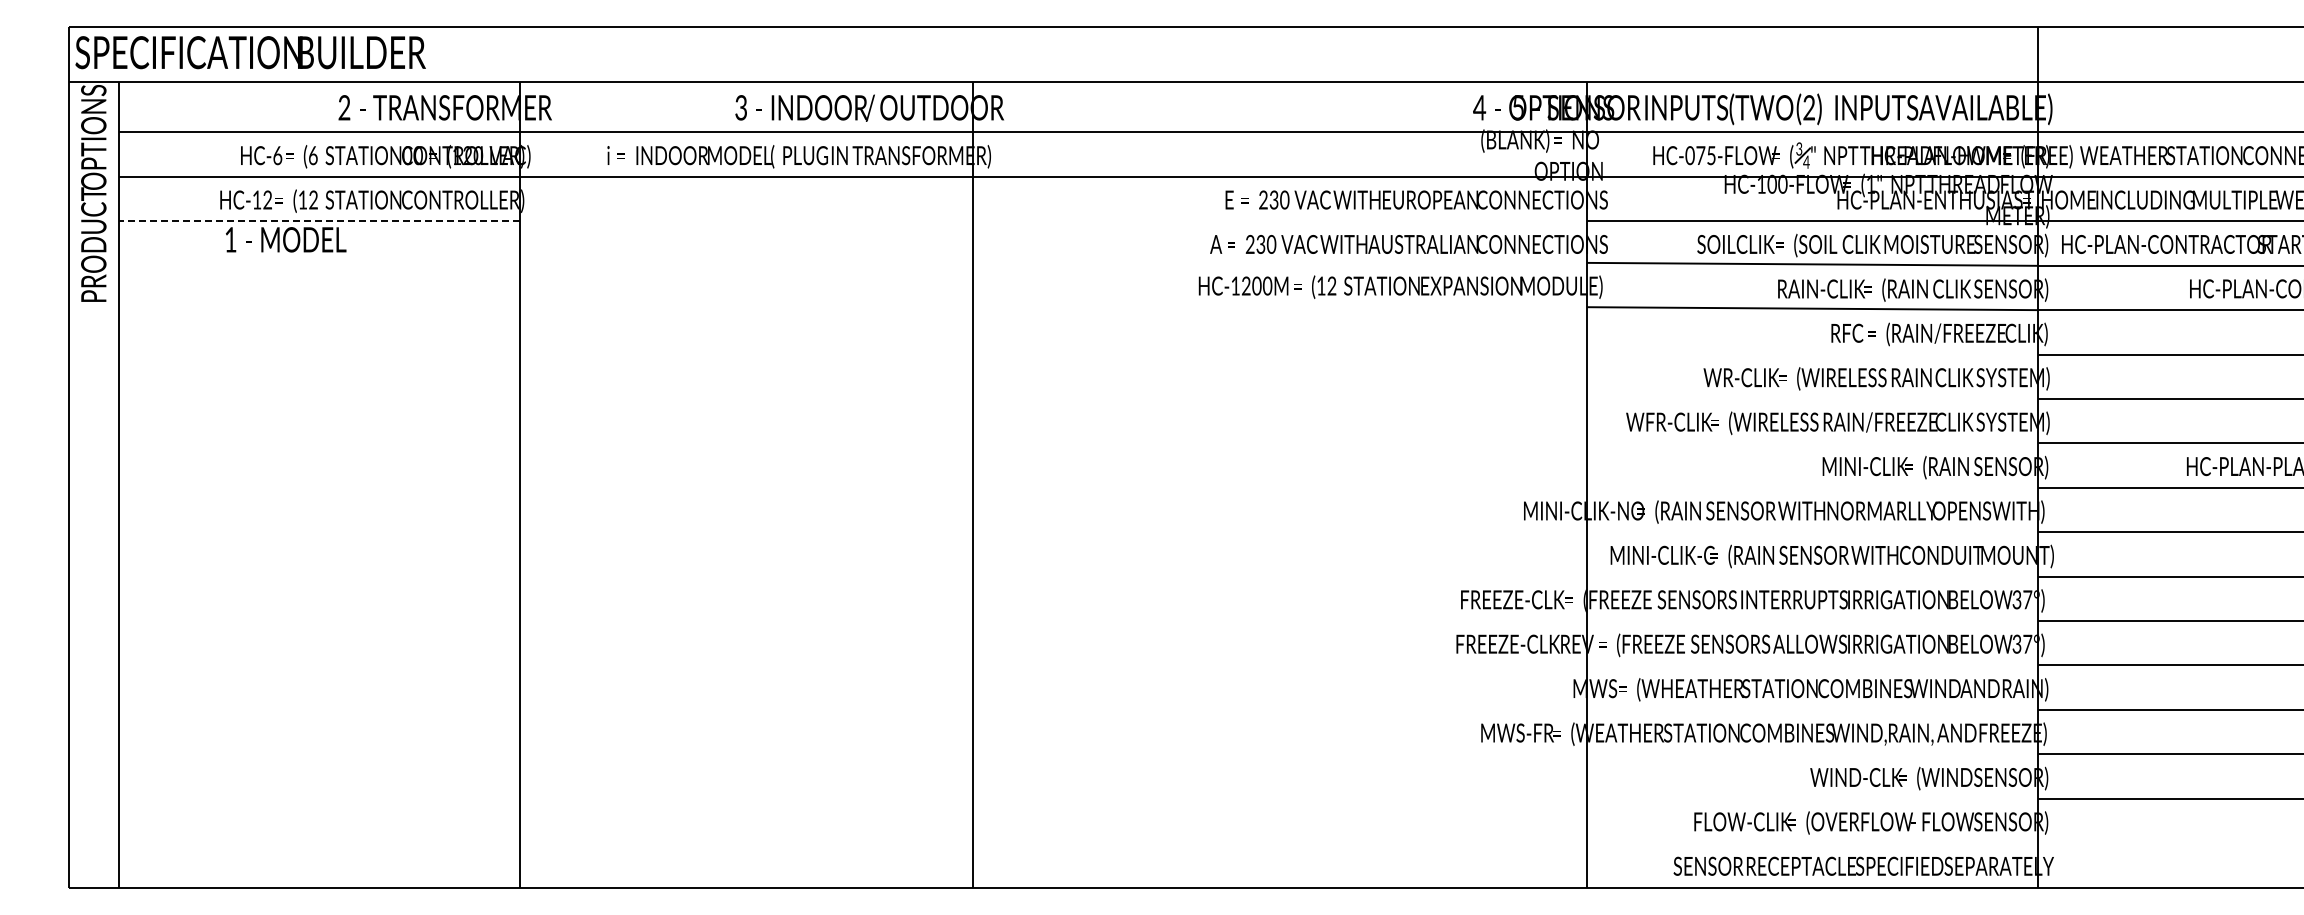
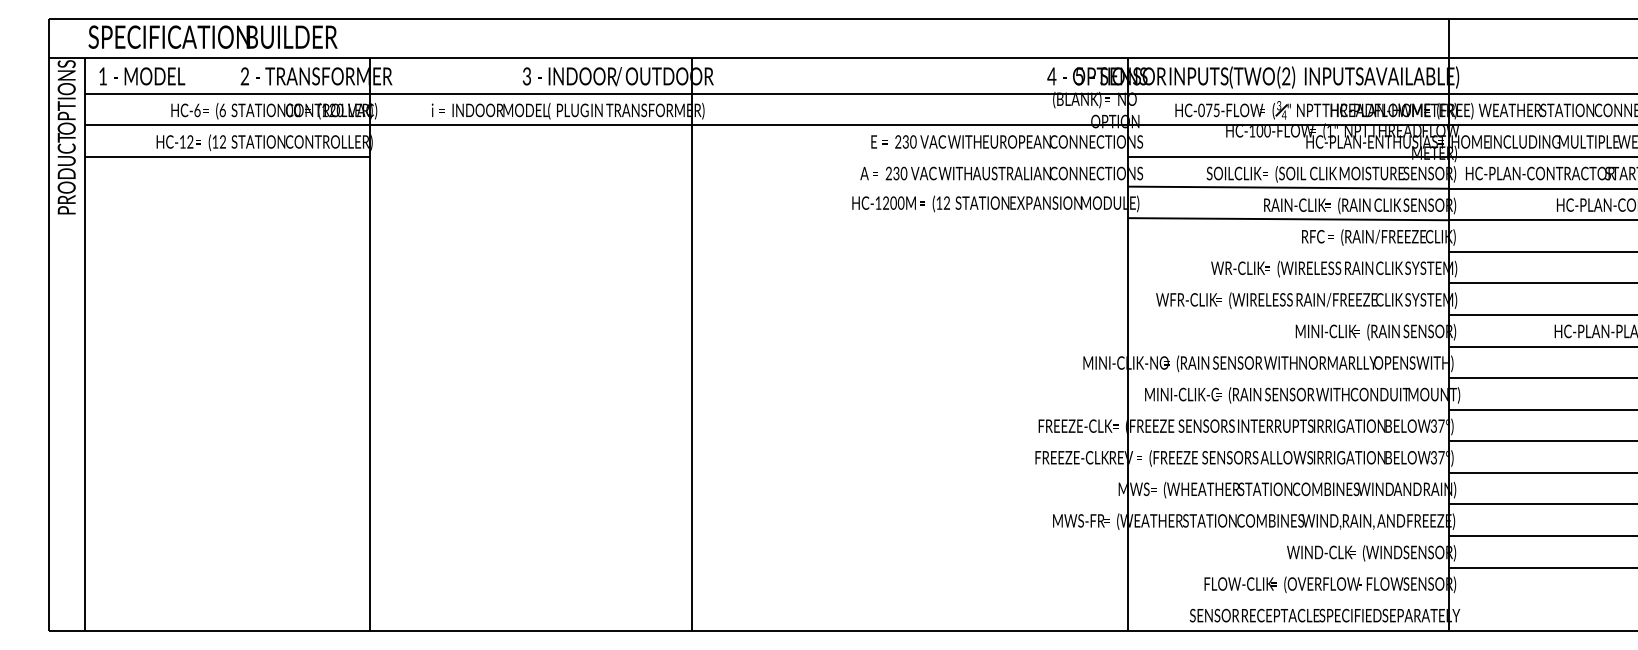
text: (250, 52) -> (212, 37), moved
line: (319, 221) -> (227, 157), dashed -> solid
text: (286, 239) -> (142, 76), moved

